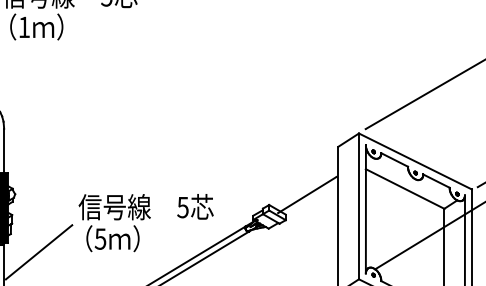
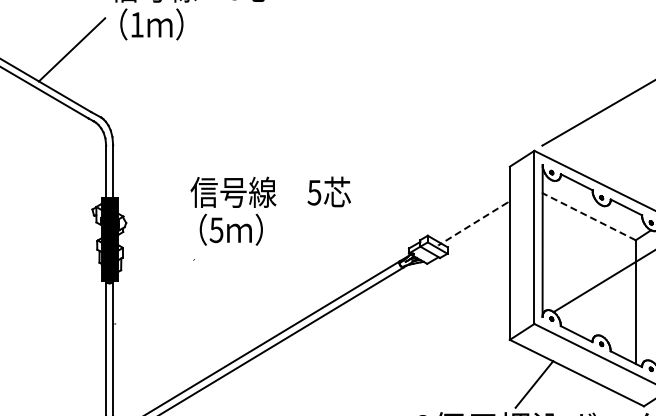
line: (404, 188) -> (588, 216), solid -> dashed
line: (307, 194) -> (473, 223), solid -> dashed
text: (145, 222) -> (270, 210), moved
line: (38, 251) -> (154, 291), removed

